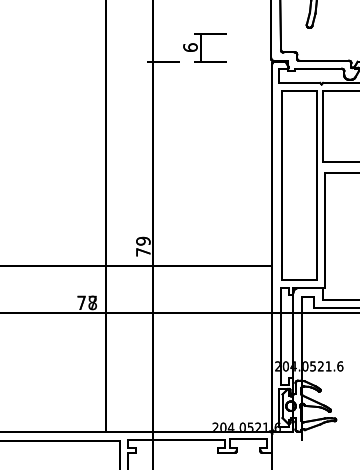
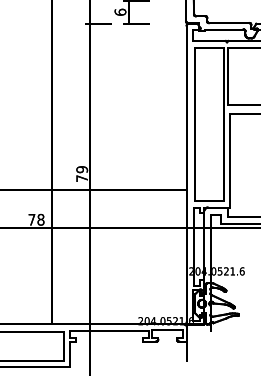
text: (92, 302) -> (40, 219), 77 -> 78

